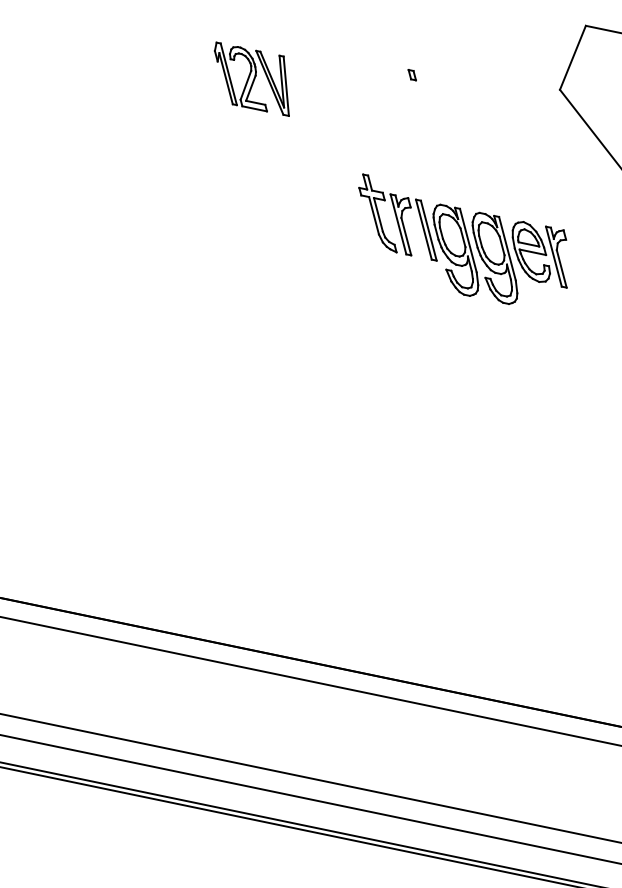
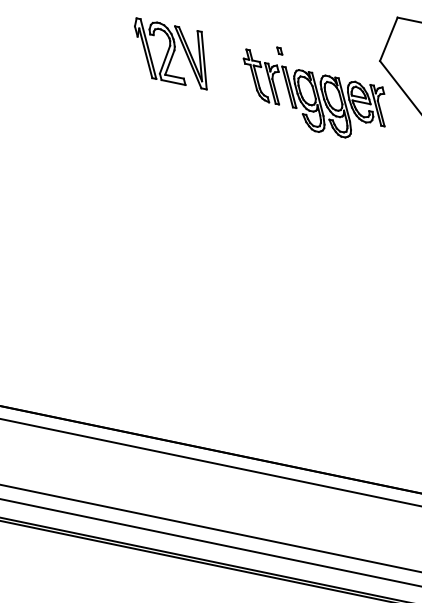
part: (251, 78) -> (170, 53), size x1.43
part: (461, 239) -> (313, 93), moved

